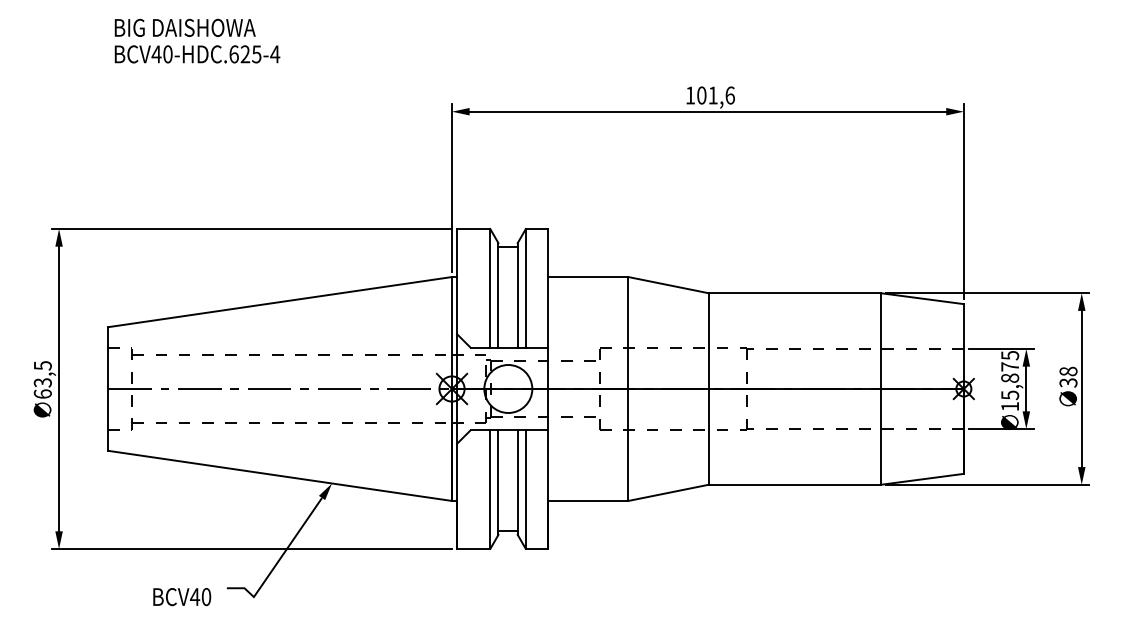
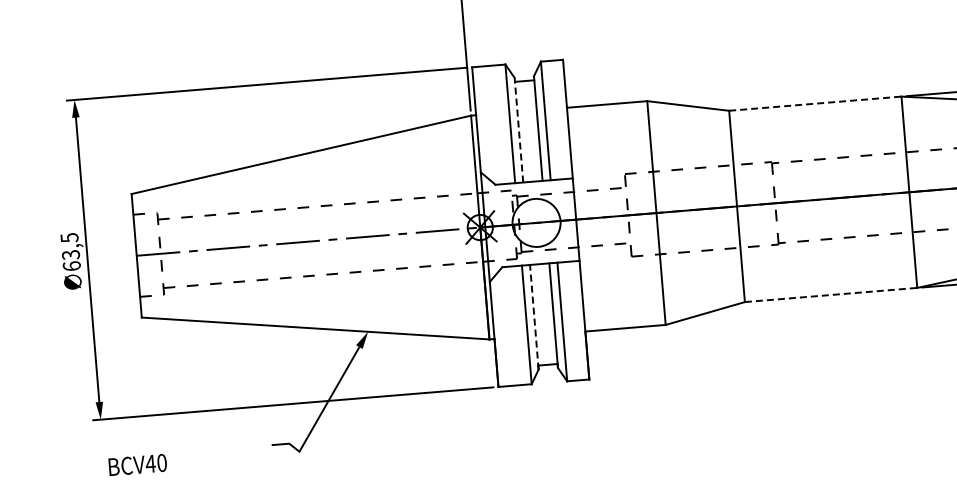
line: (795, 293) -> (815, 103), solid -> dashed
line: (498, 294) -> (518, 129), solid -> dashed
line: (498, 482) -> (534, 317), solid -> dashed
line: (795, 484) -> (831, 294), solid -> dashed
text: (182, 597) -> (138, 465), moved

